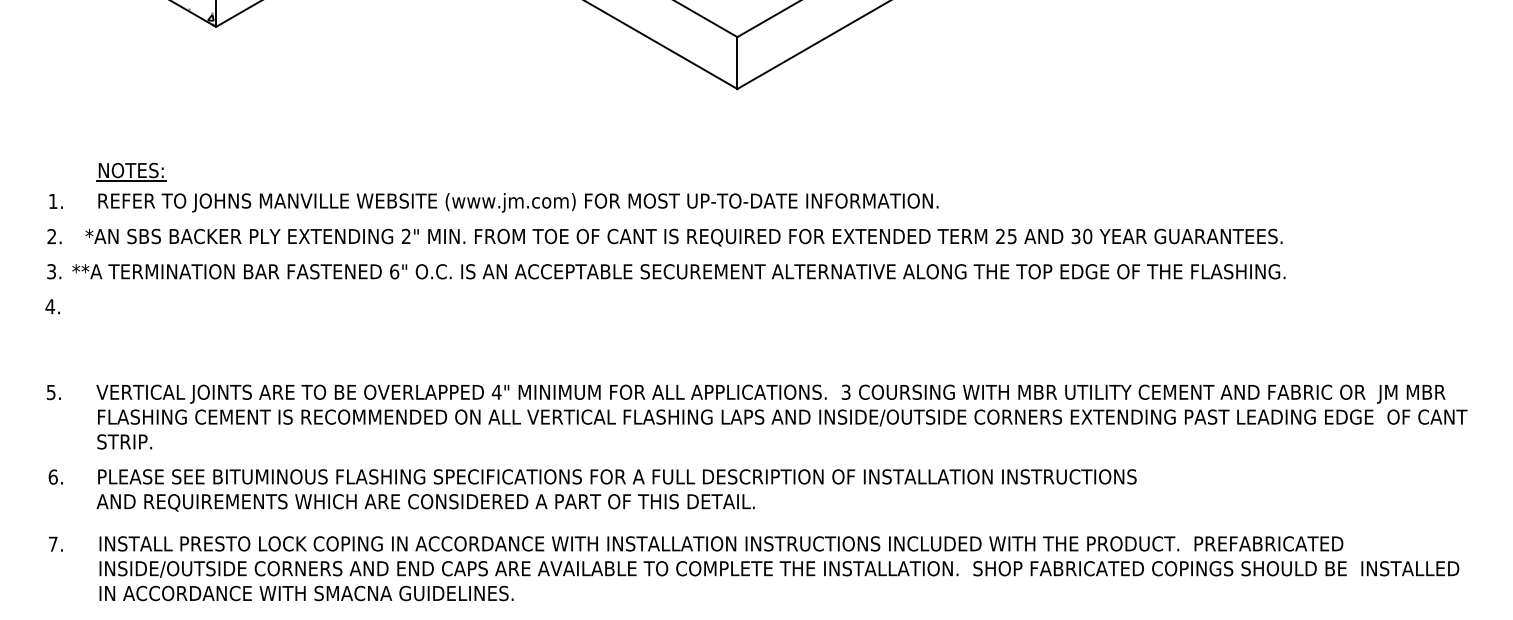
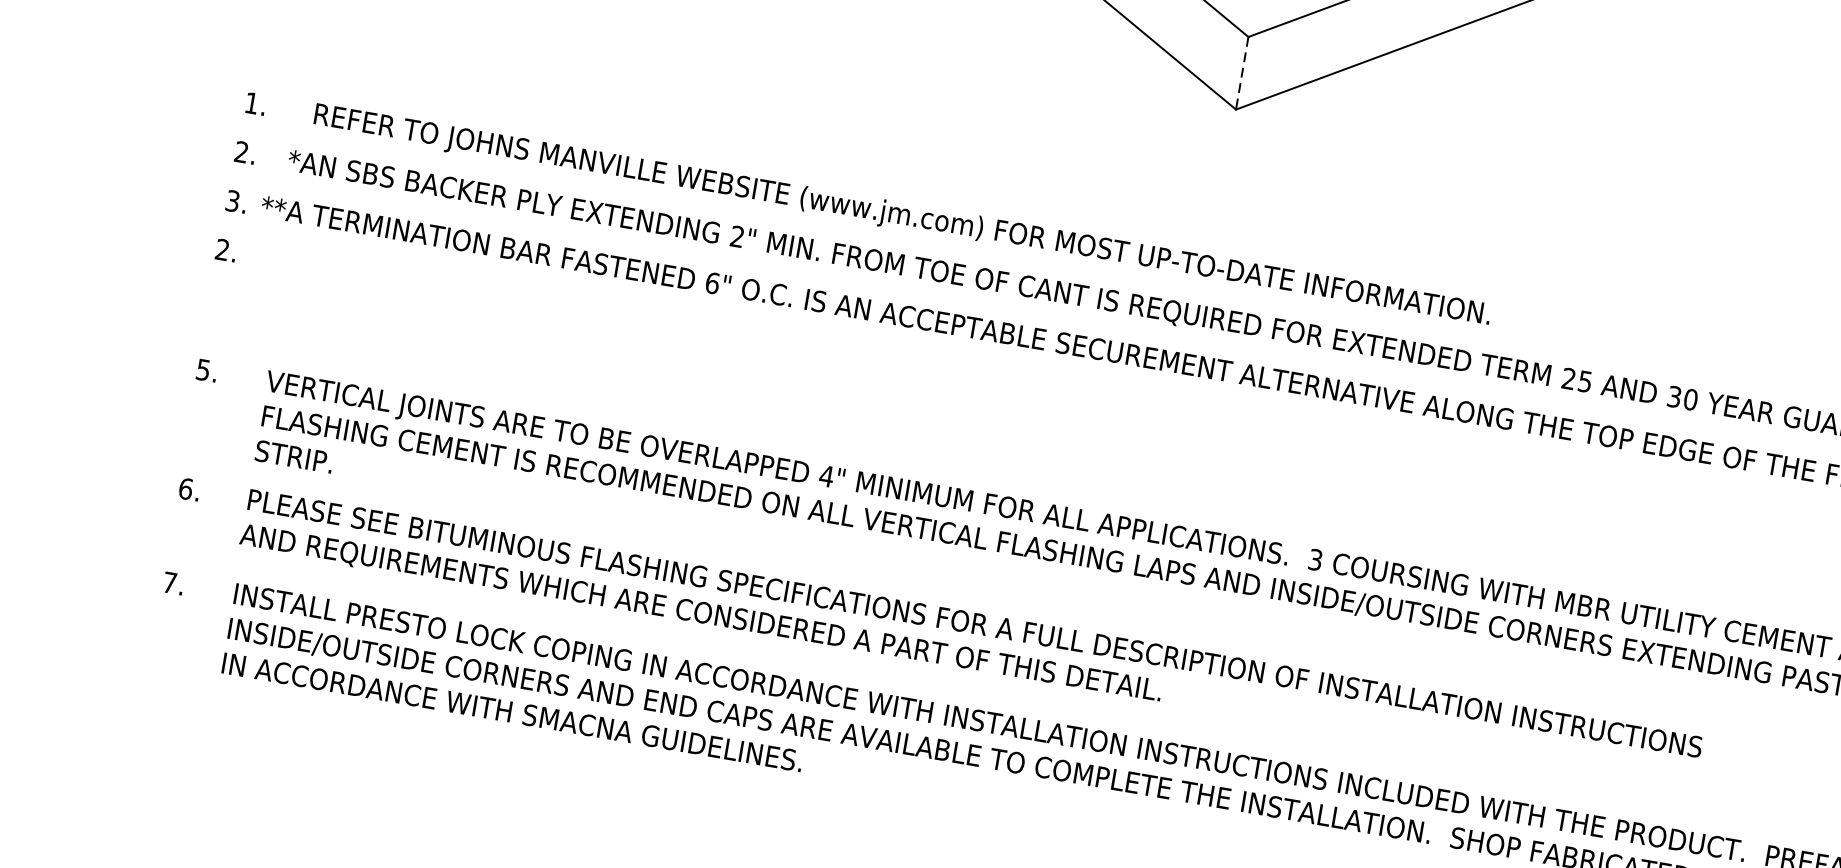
line: (737, 63) -> (1242, 73), solid -> dashed
part: (131, 171) -> (368, 80), removed
text: (50, 306) -> (222, 249), 4. -> 2.

